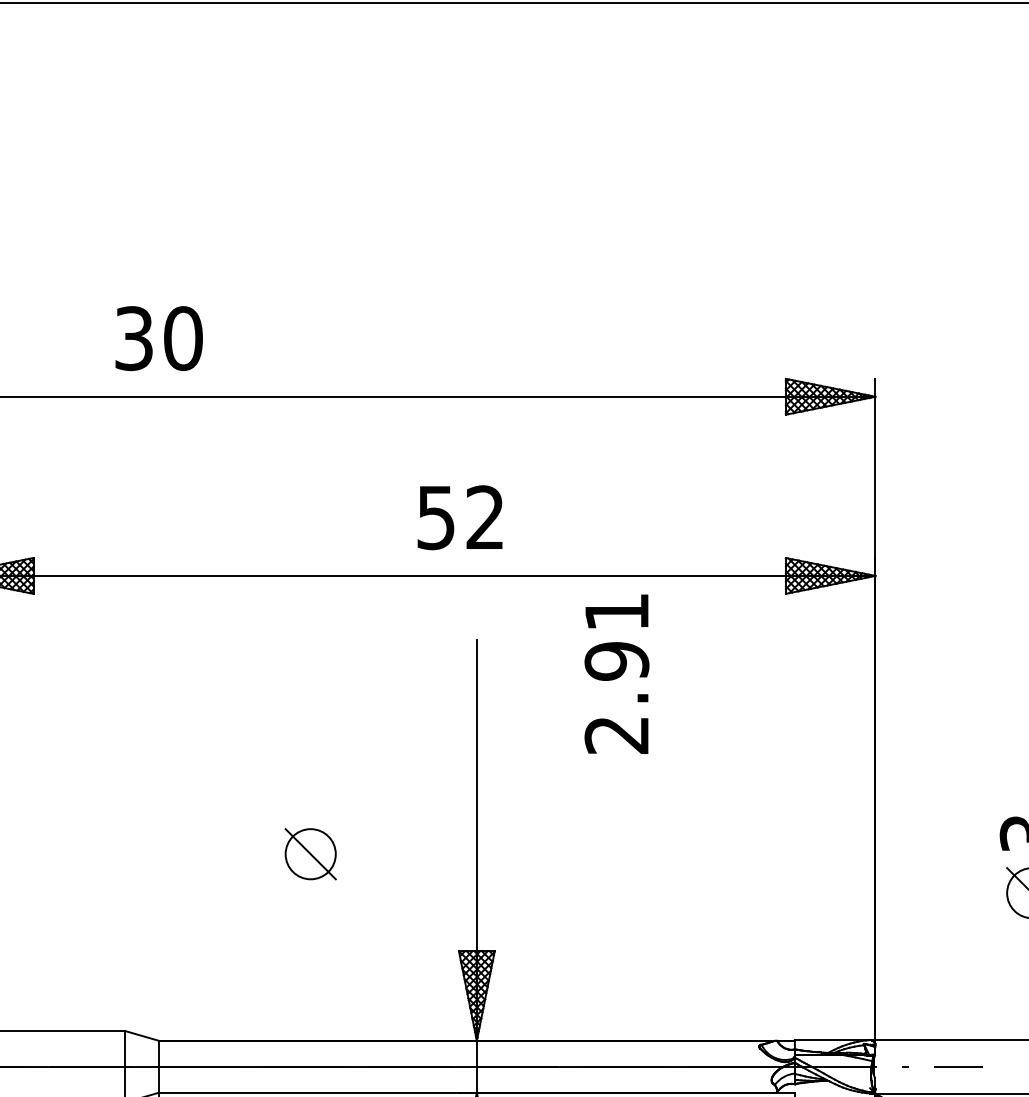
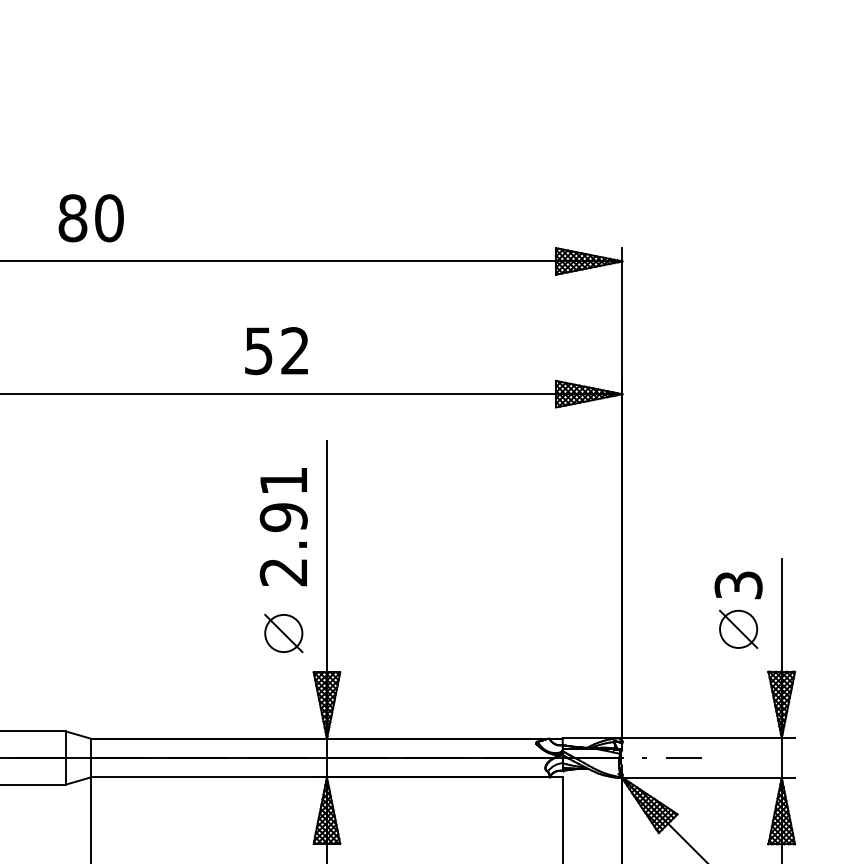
text: (133, 338) -> (72, 218), 30 -> 80
text: (460, 518) -> (276, 351), moved
text: (616, 674) -> (283, 527), moved
part: (310, 854) -> (283, 633), moved

